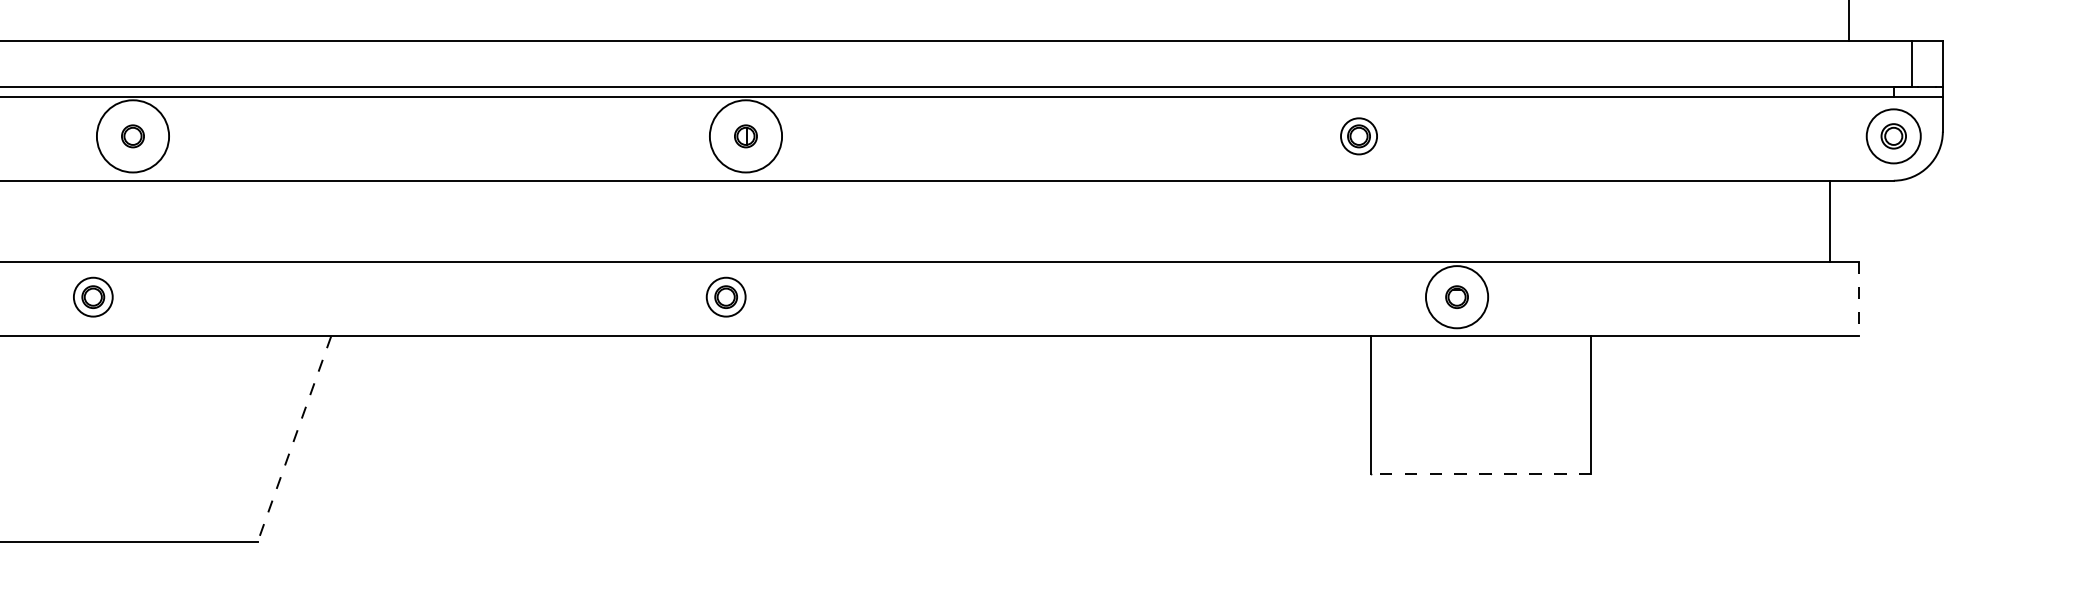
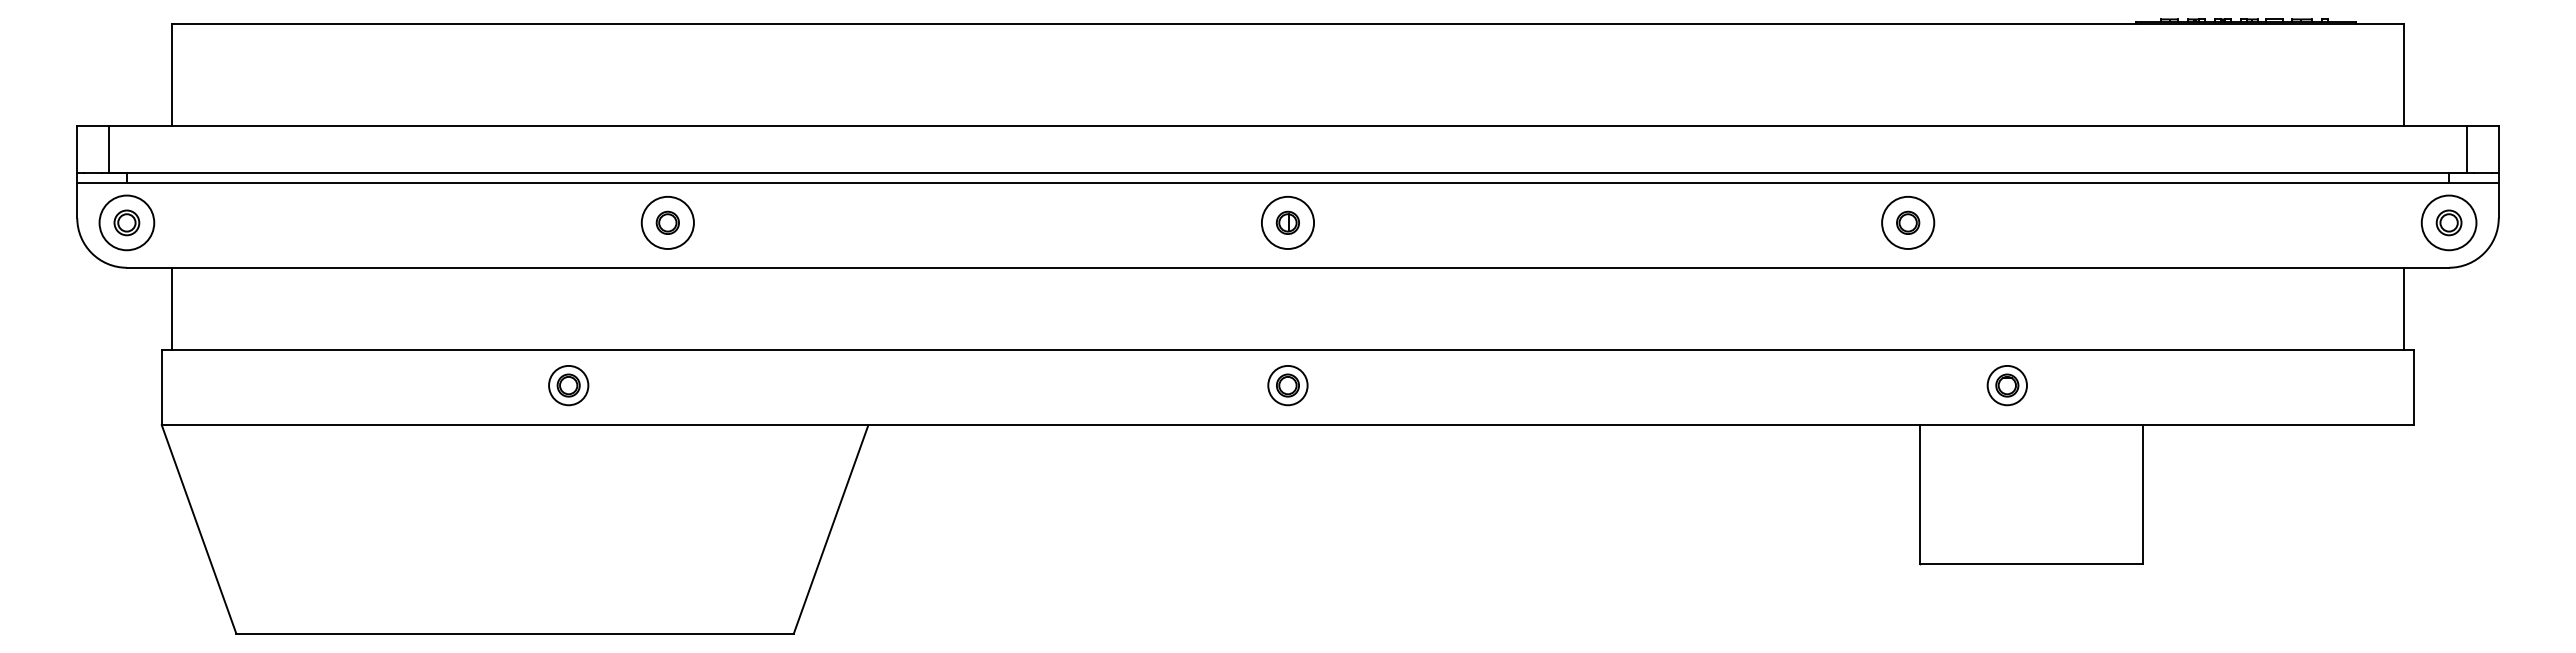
circle: (132, 135) -> (667, 222), size x0.71
circle: (745, 135) -> (1287, 222), size x0.71
circle: (1359, 135) -> (1908, 222), size x1.43
line: (1829, 220) -> (2404, 308), moved
part: (93, 297) -> (568, 385), moved
part: (725, 297) -> (1287, 385), moved
circle: (1457, 297) -> (2007, 385), size x0.62
line: (1859, 299) -> (2414, 387), dashed -> solid
line: (294, 439) -> (831, 529), dashed -> solid
line: (1480, 474) -> (2031, 564), dashed -> solid

